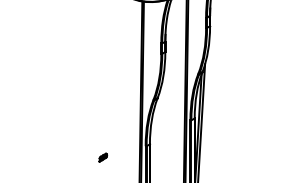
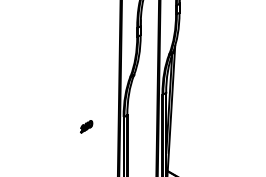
part: (102, 157) -> (86, 126), size x1.67

